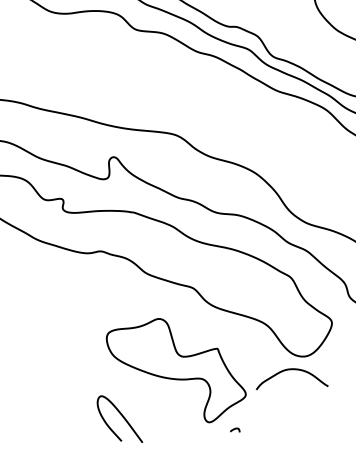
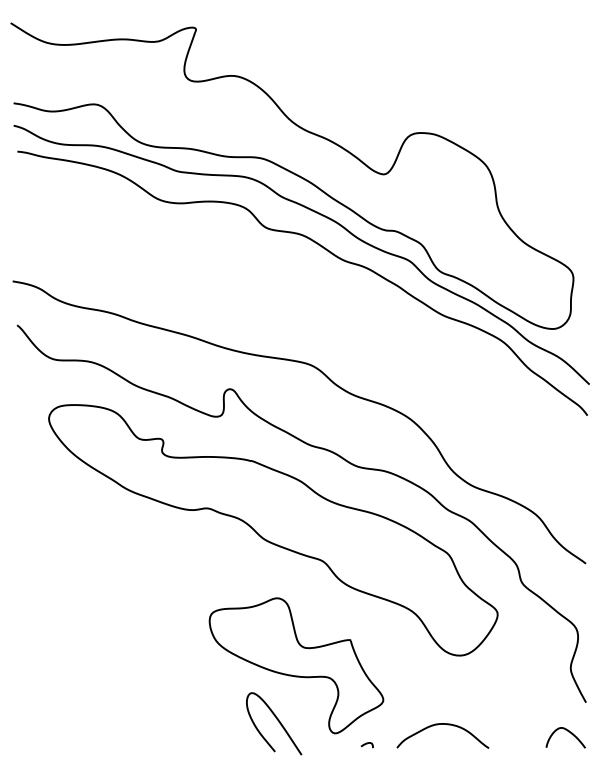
curve: (287, 370) -> (438, 725), moved
curve: (123, 418) -> (278, 722), moved

